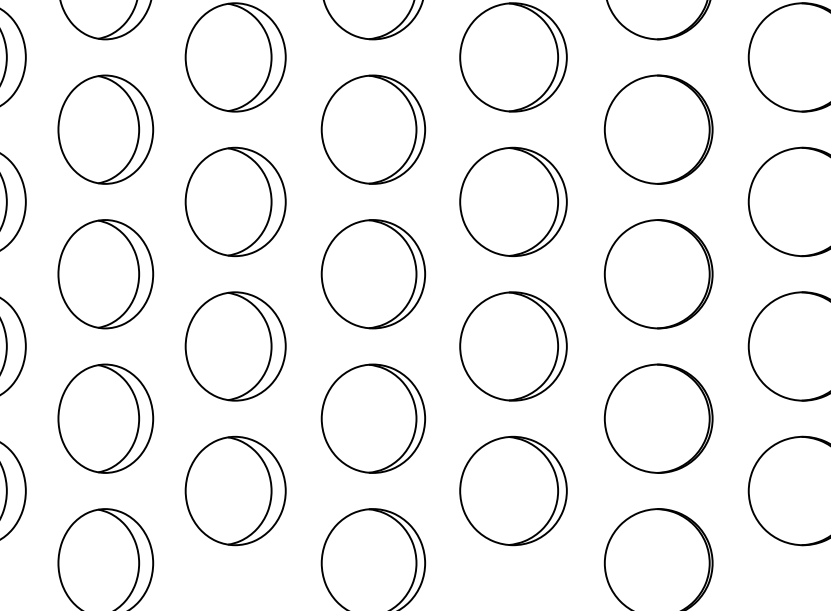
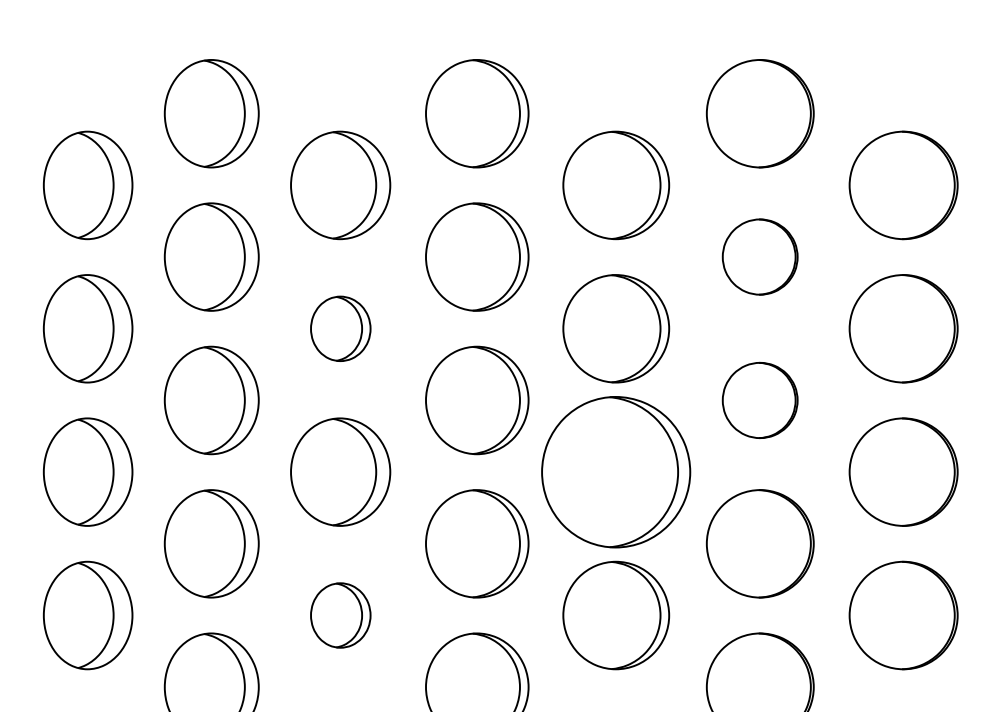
part: (657, 129) -> (759, 256), size x0.7
part: (235, 201) -> (340, 328), size x0.6
part: (657, 274) -> (759, 400), size x0.7
part: (513, 345) -> (616, 471), size x1.4
part: (235, 490) -> (340, 615), size x0.6

